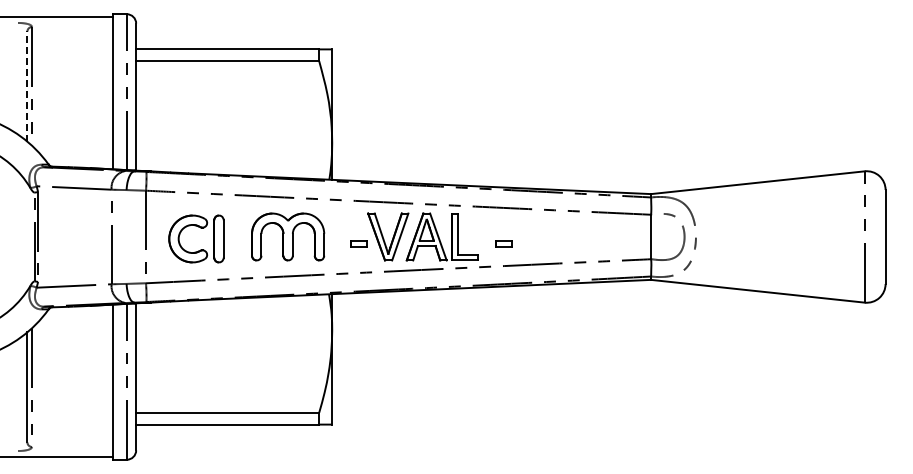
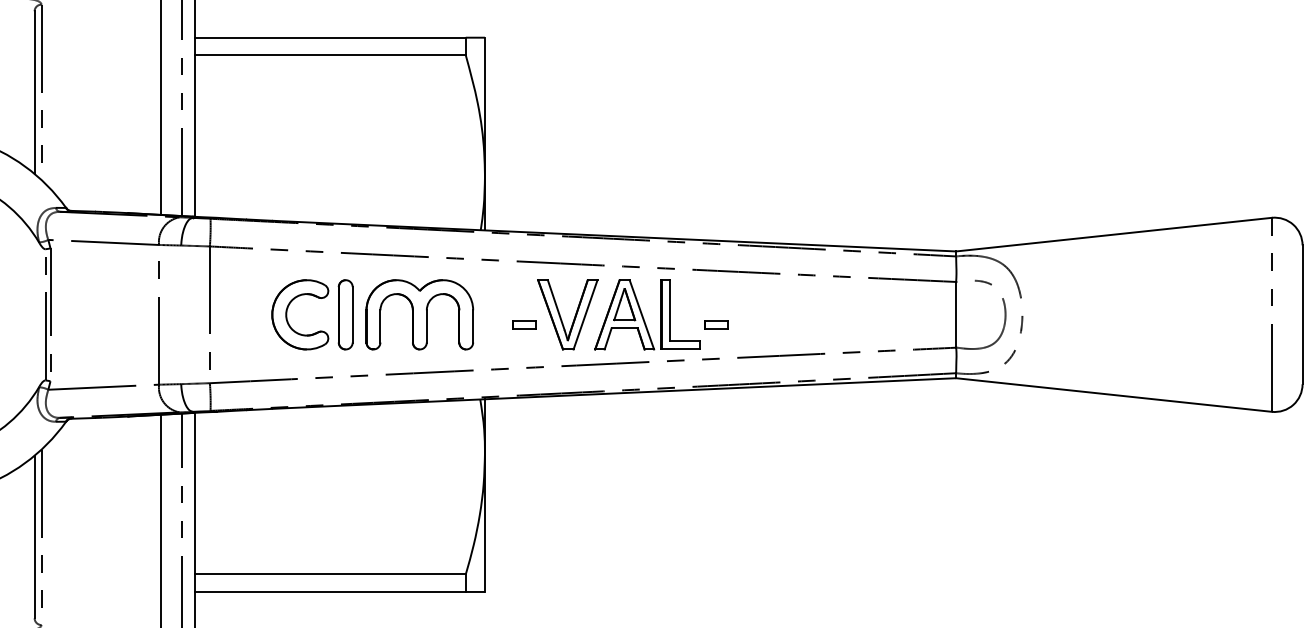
line: (27, 86) -> (34, 92), dashed -> solid
part: (200, 228) -> (318, 299), moved
part: (503, 243) -> (715, 324), moved

